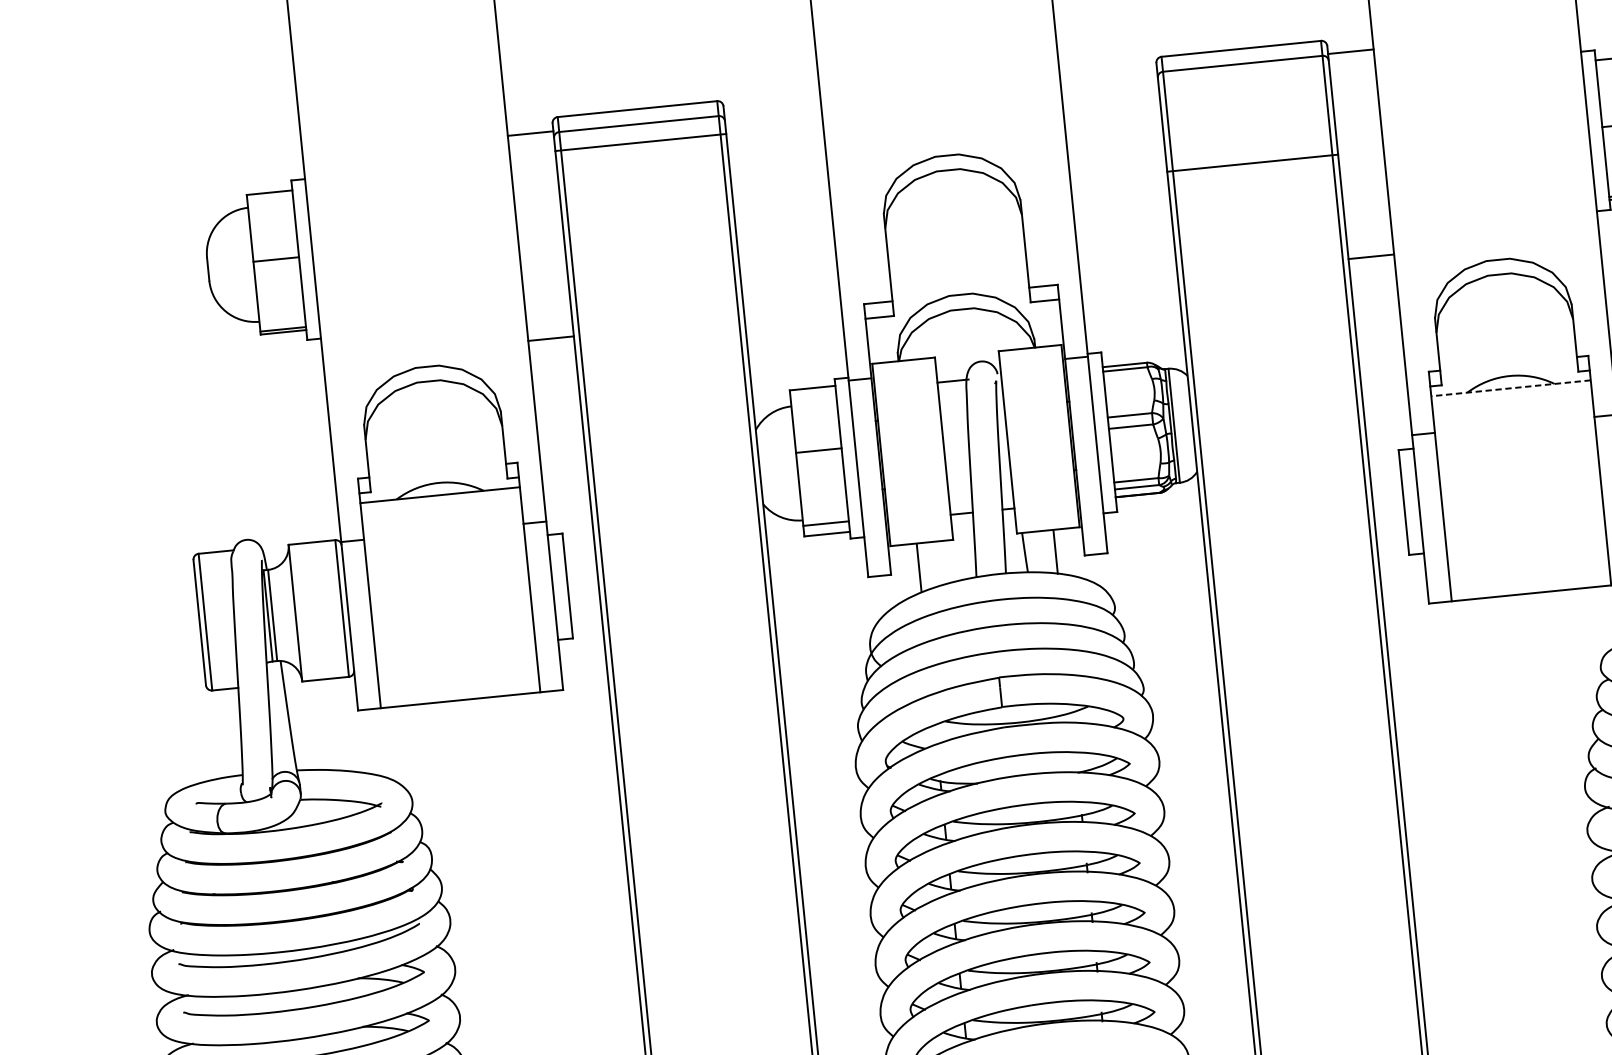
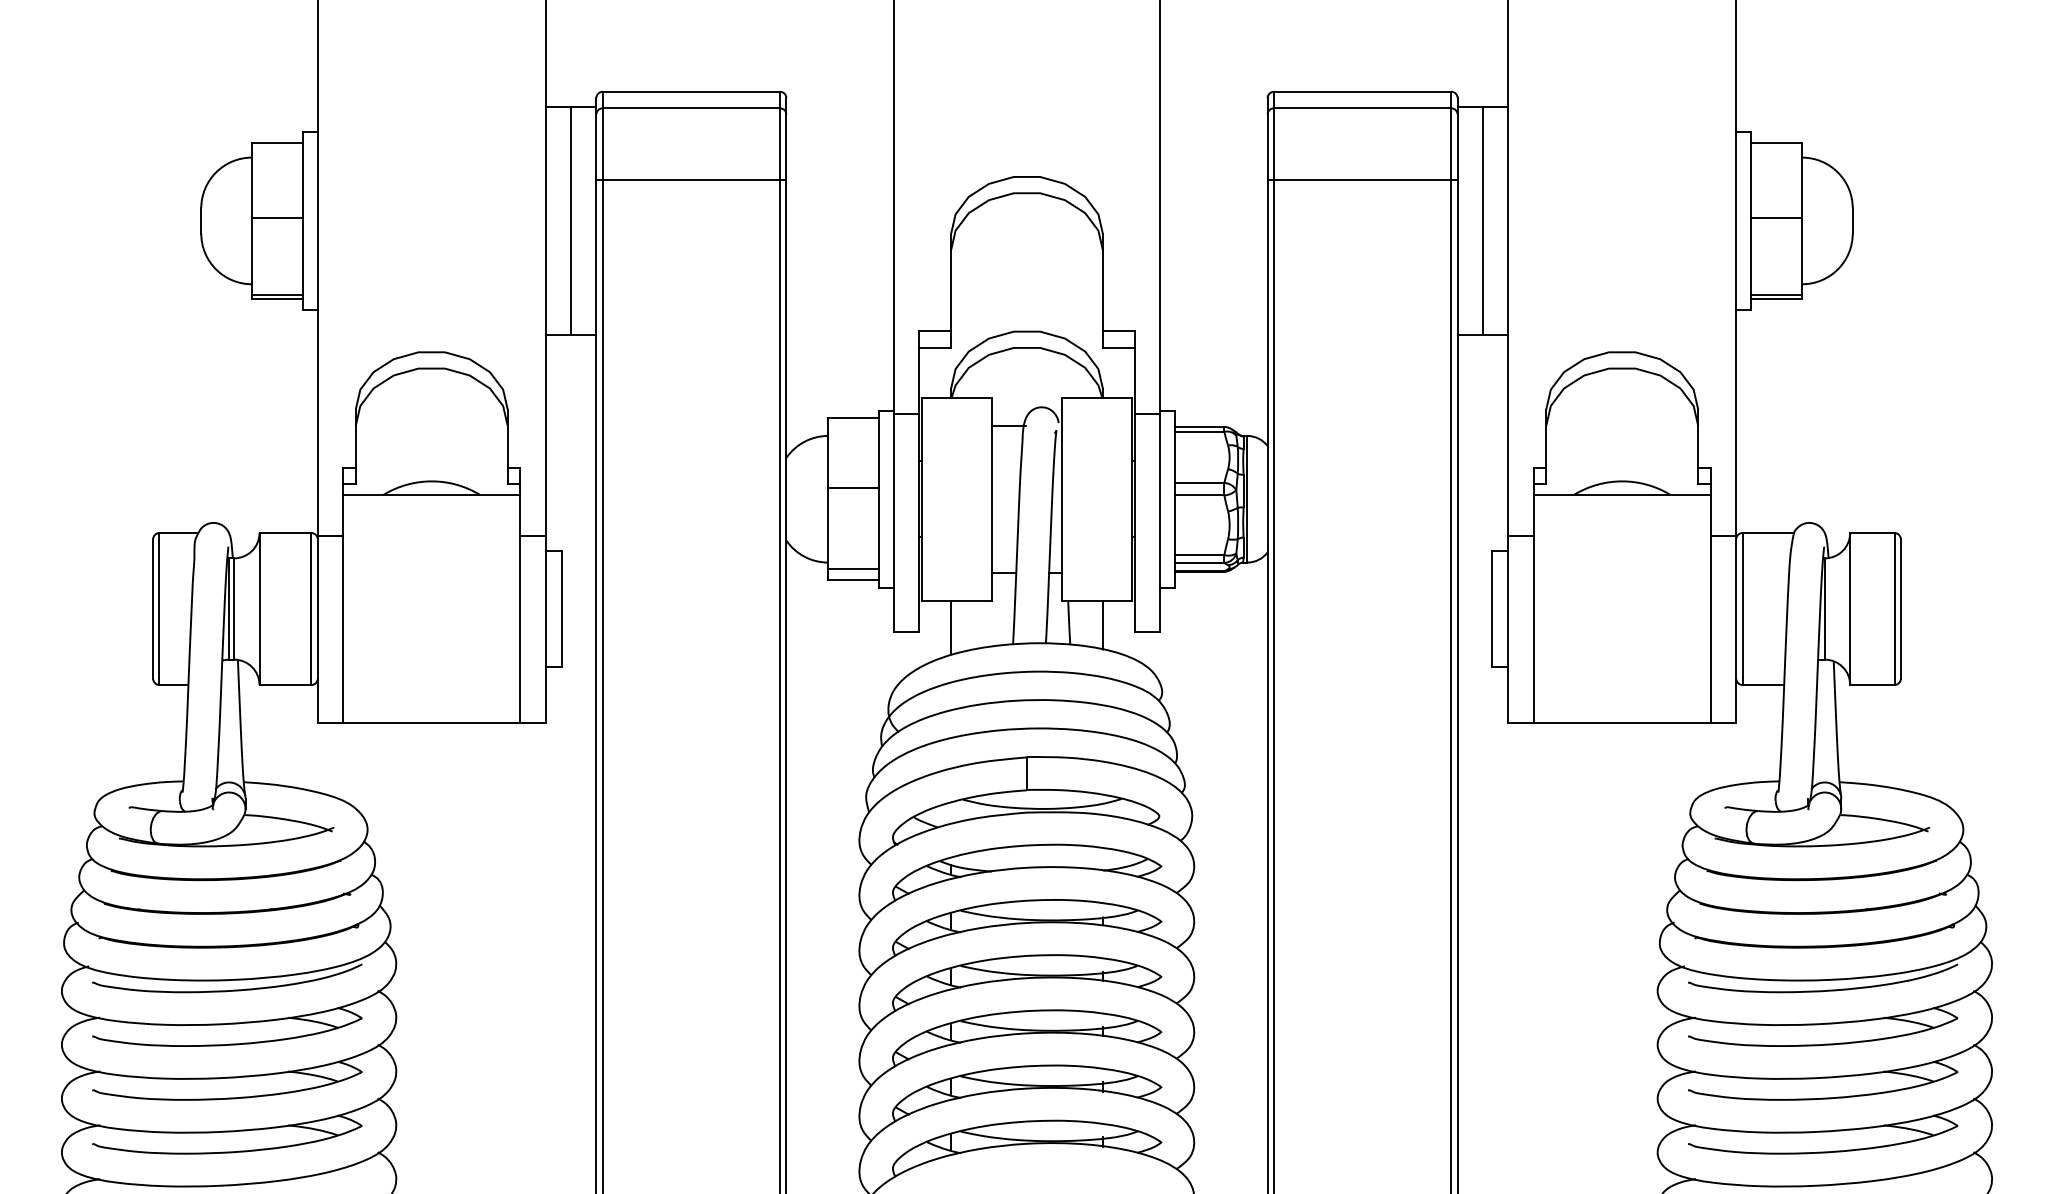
line: (640, 142) -> (691, 179), moved
line: (1360, 153) -> (1482, 220), added
line: (1252, 162) -> (1362, 179), moved
line: (541, 235) -> (571, 220), added
line: (1511, 388) -> (1622, 495), dashed -> solid

